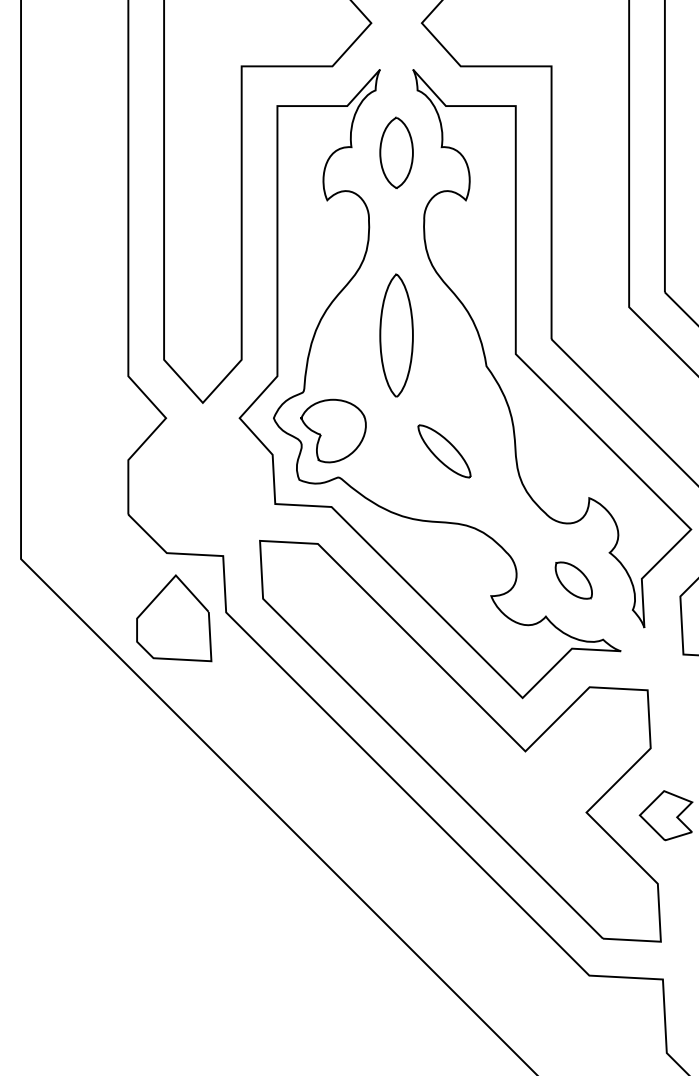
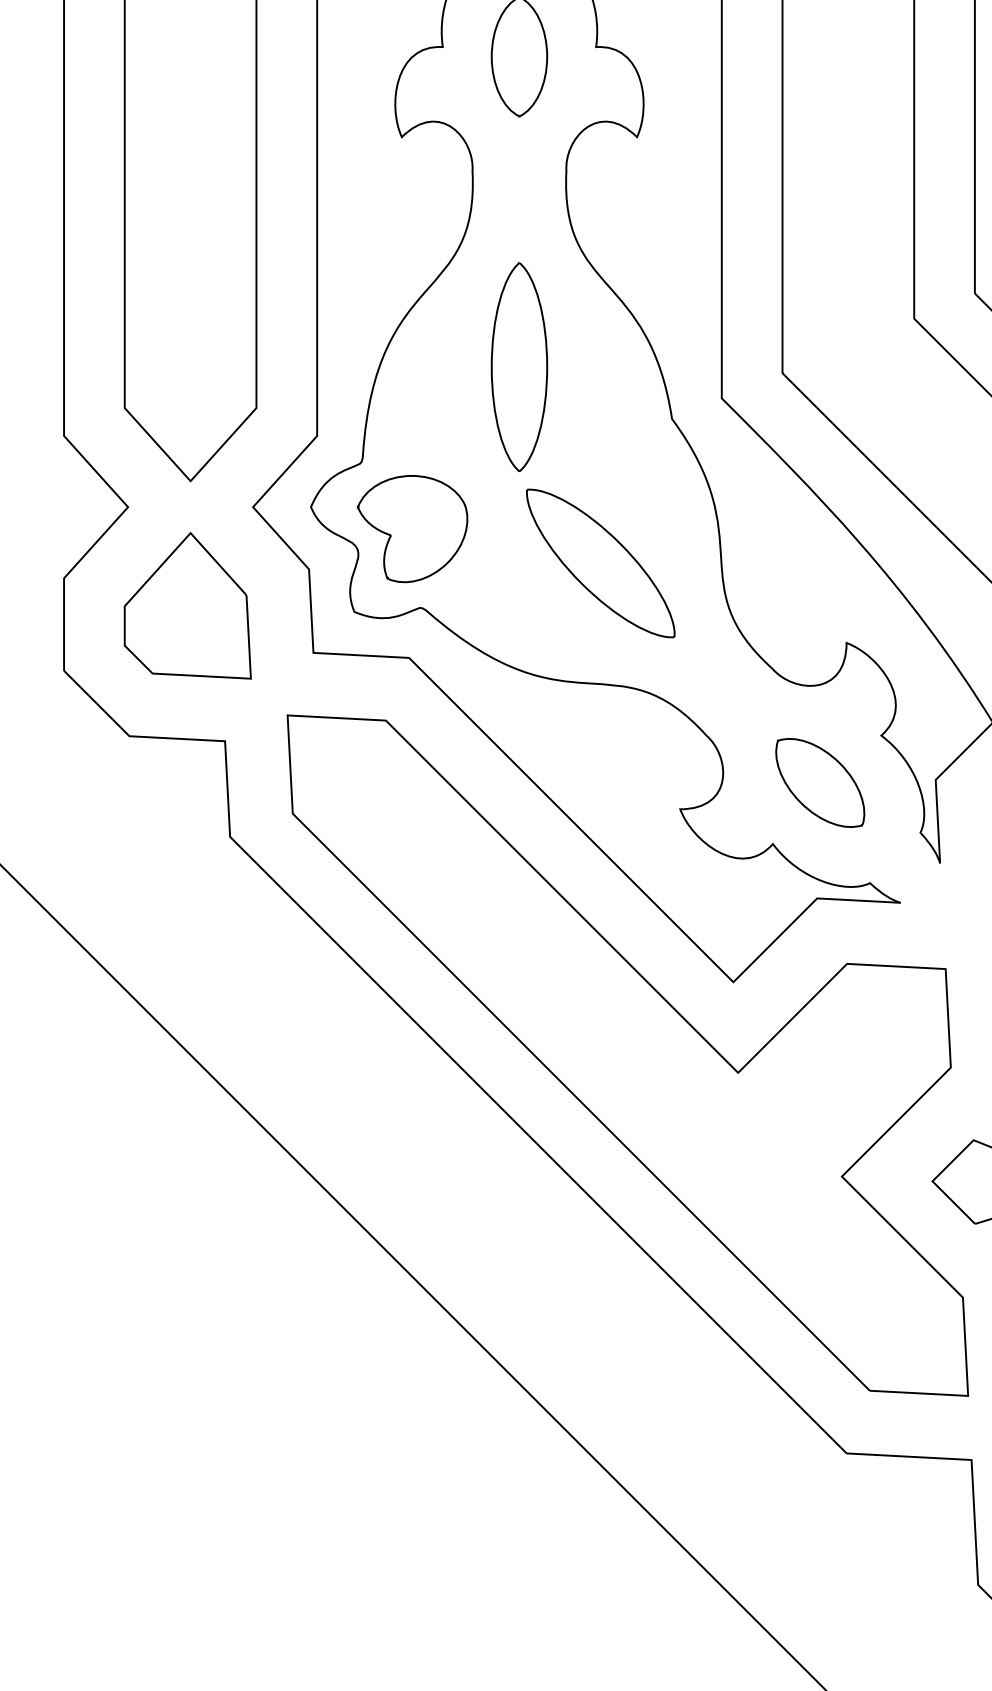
part: (444, 451) -> (600, 563), size x1.67
part: (573, 580) -> (819, 782), size x1.43
part: (174, 618) -> (188, 606), moved

